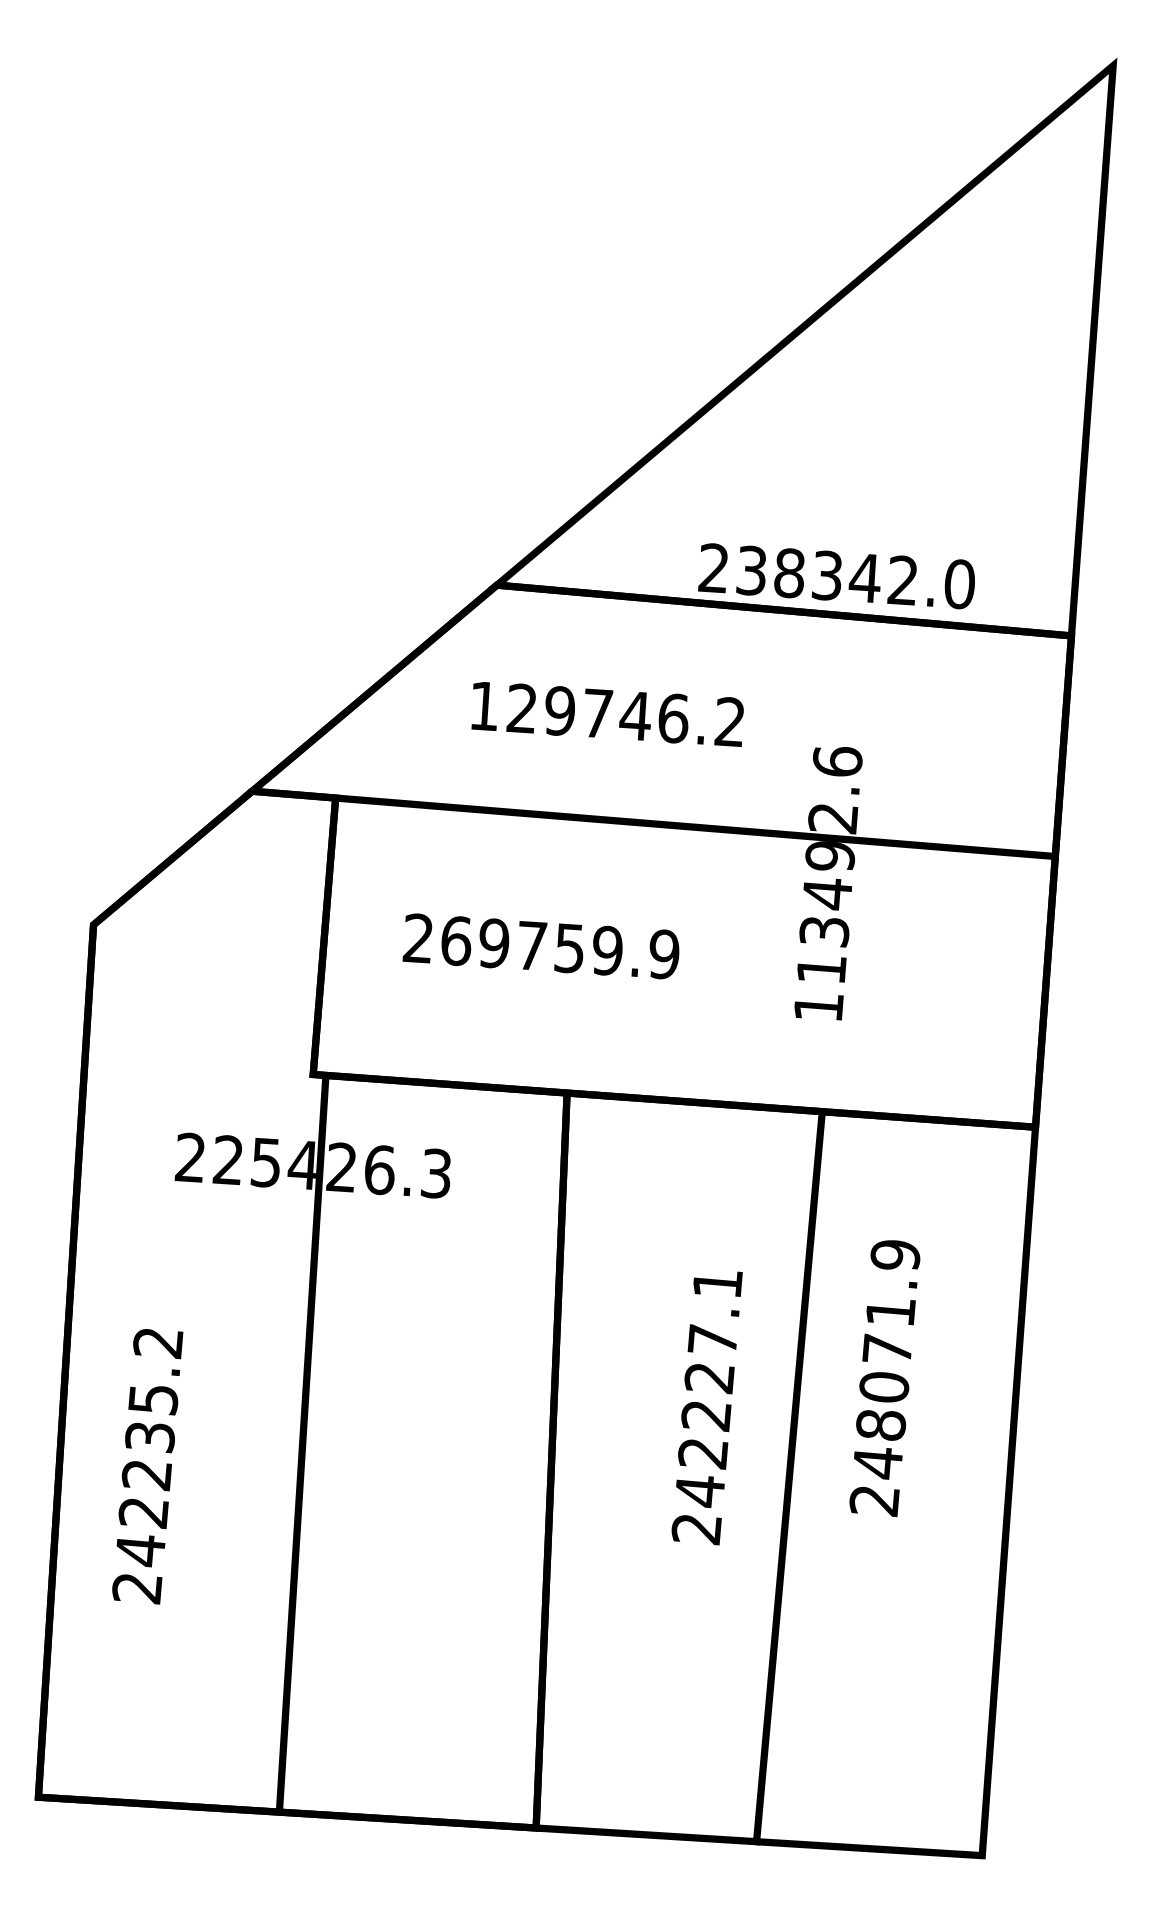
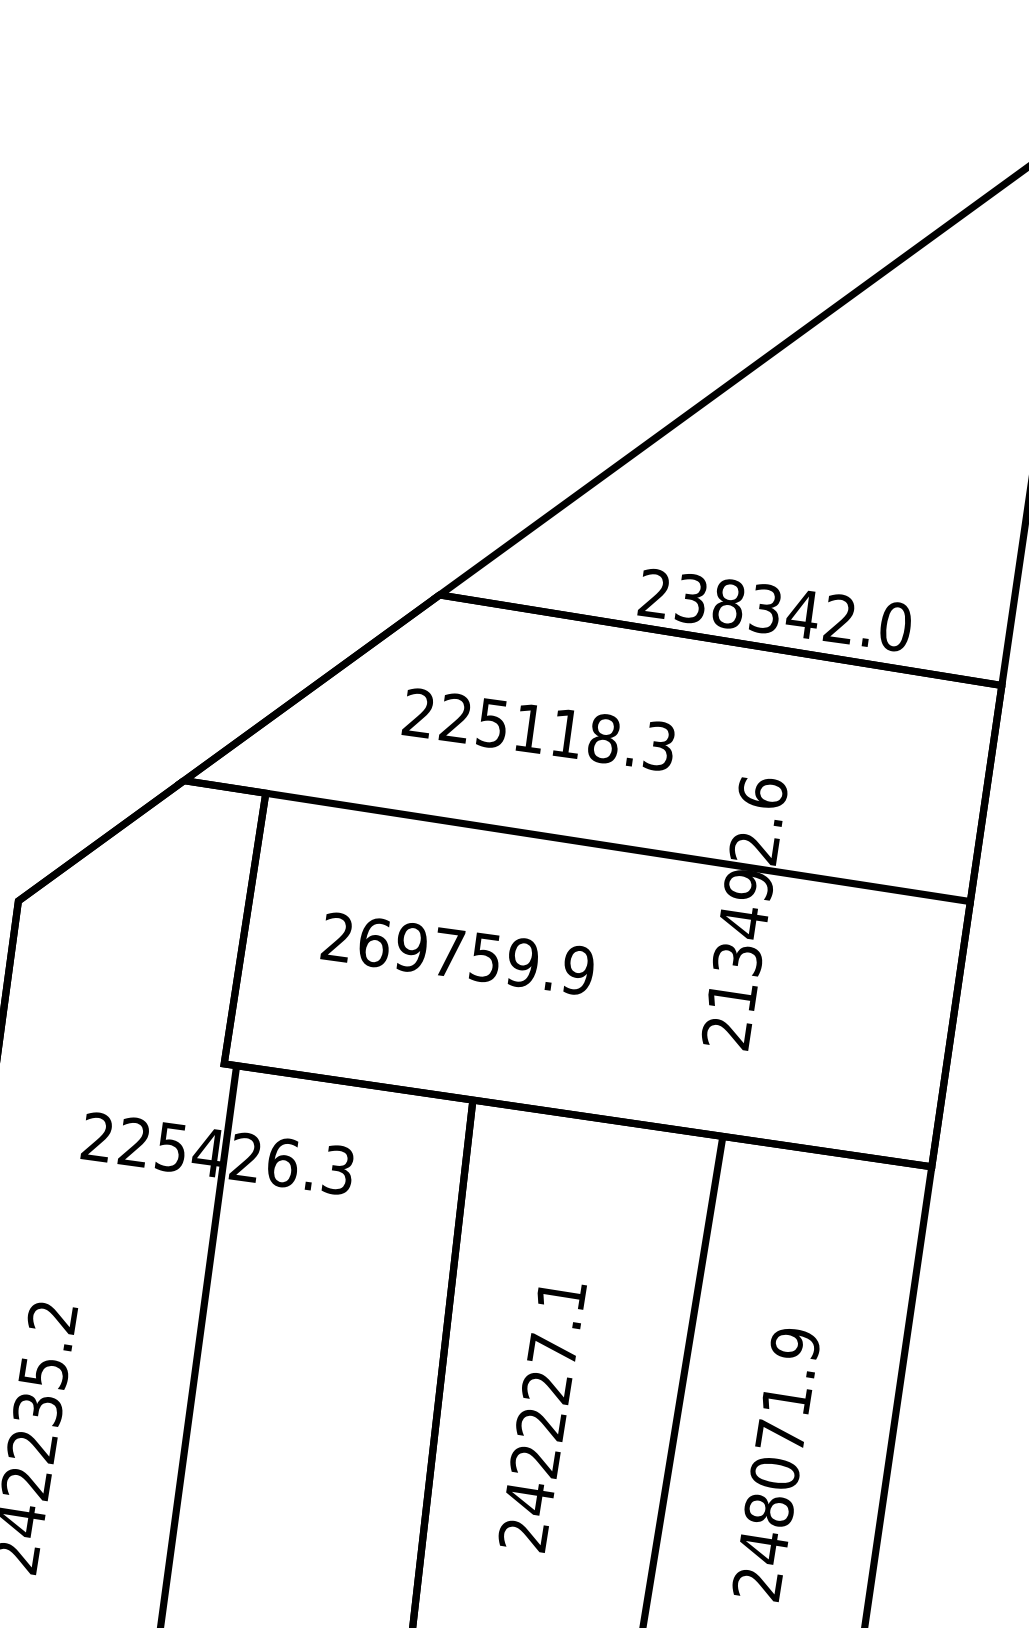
text: (606, 713) -> (538, 729), 129746.2 -> 225118.3
text: (818, 1008) -> (726, 1034), 113492.6 -> 213492.6
text: (884, 1378) -> (775, 1464), moved
text: (706, 1408) -> (541, 1417), moved

